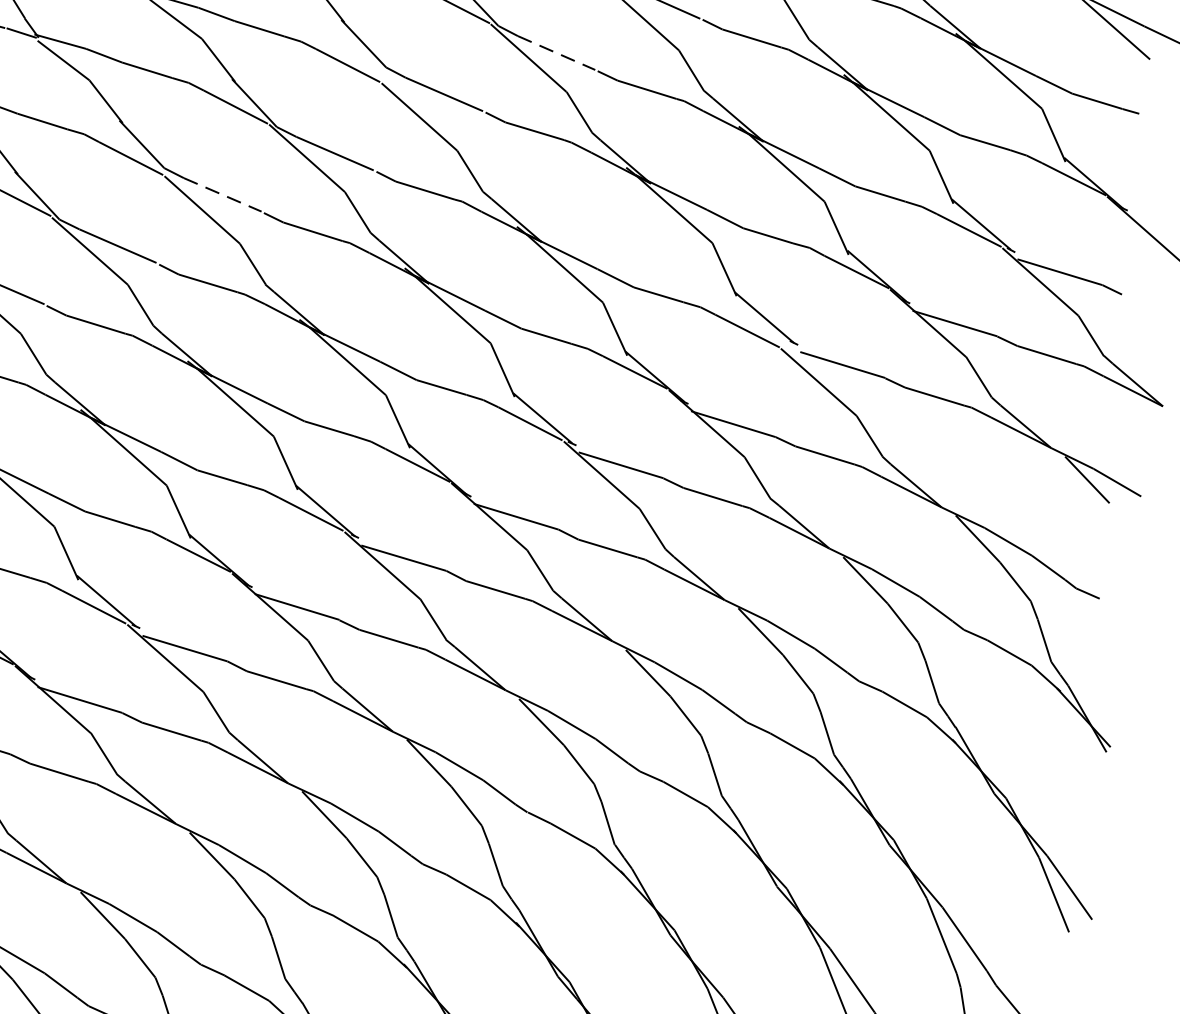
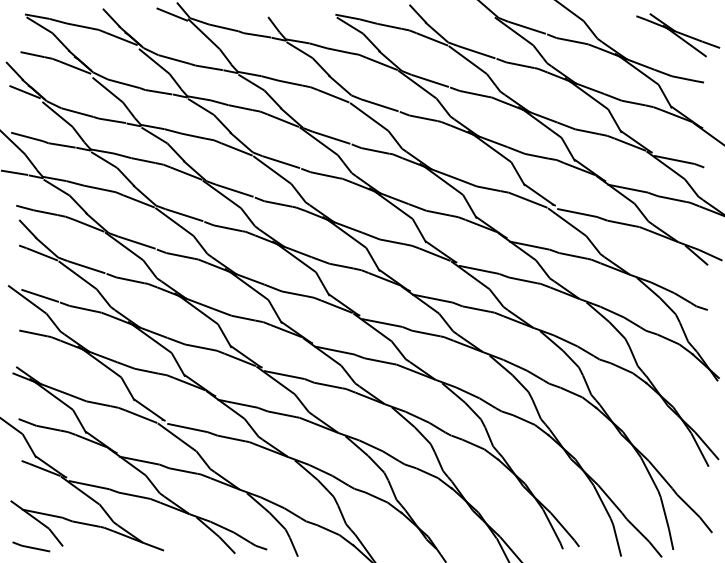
line: (557, 52) -> (430, 80), dashed -> solid
line: (223, 195) -> (281, 162), dashed -> solid

